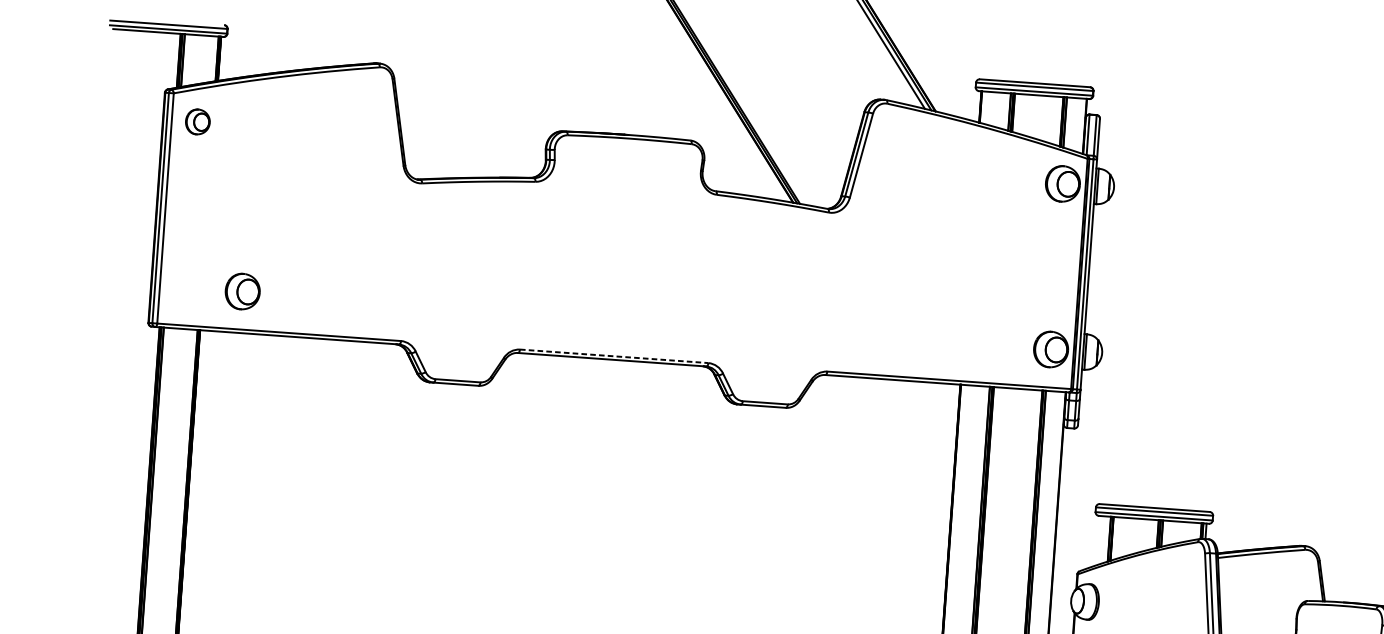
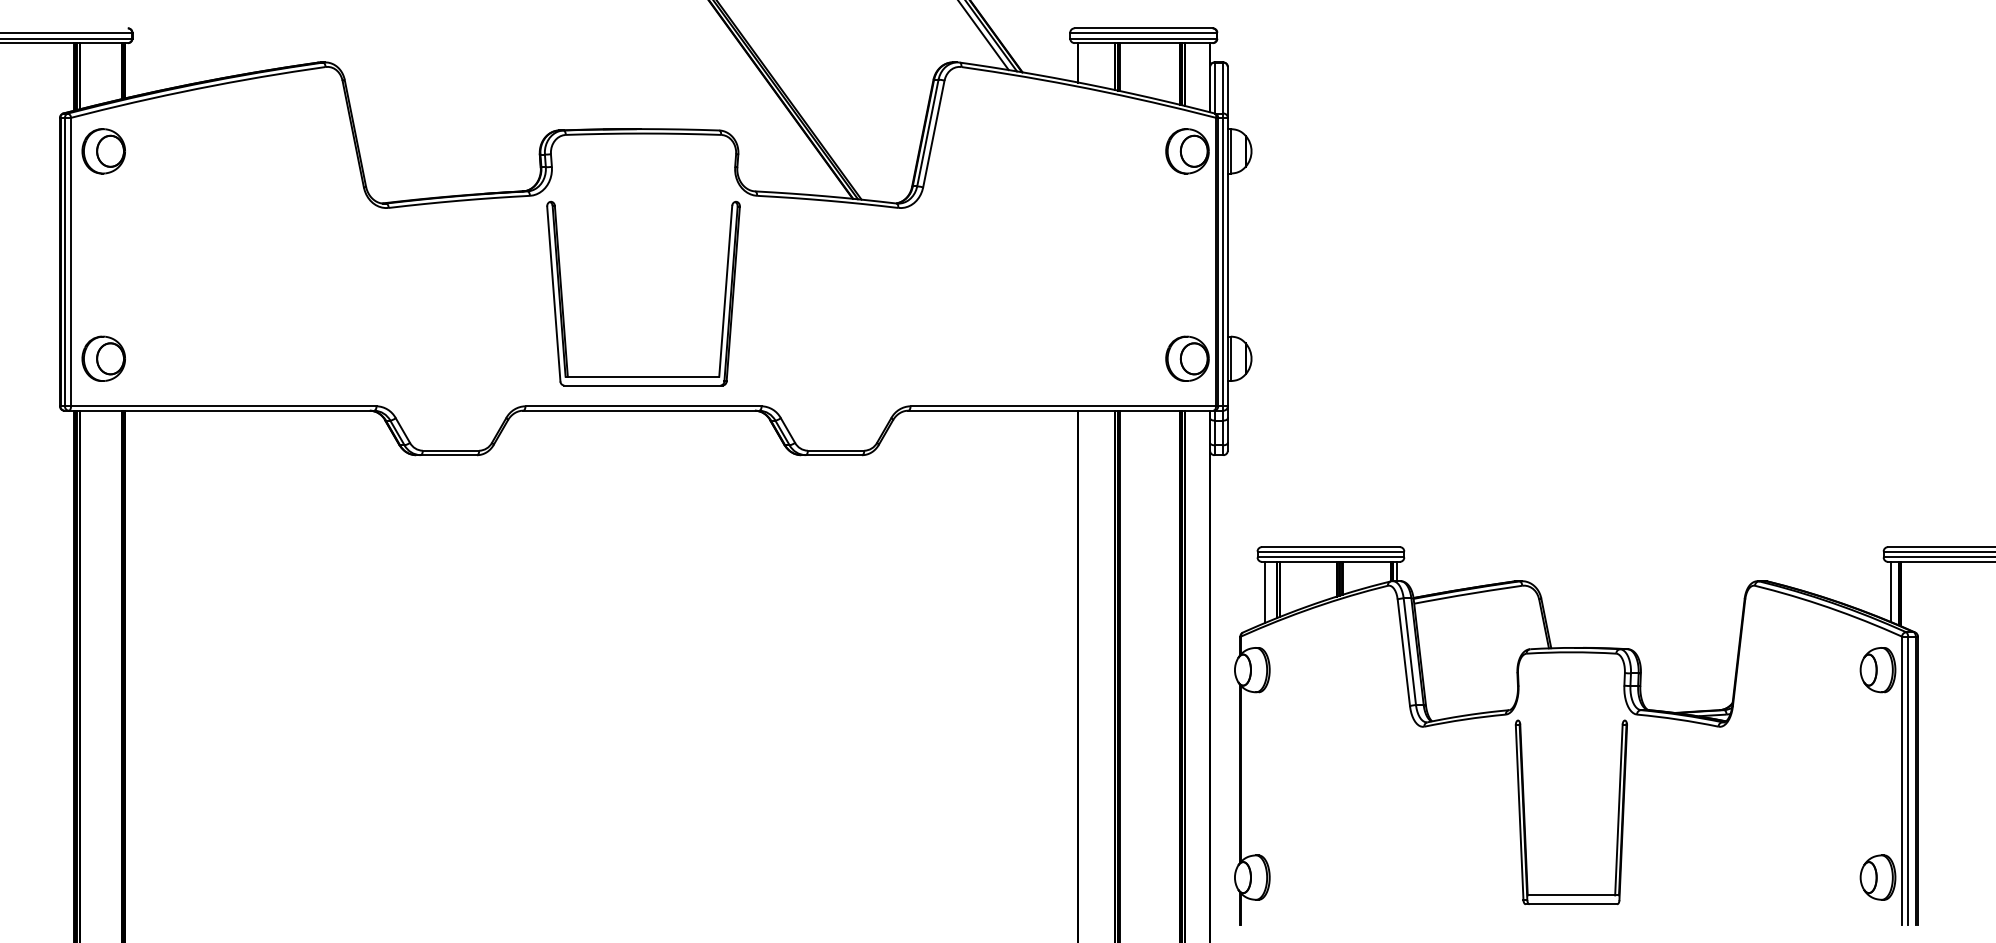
part: (197, 122) -> (103, 151), size x1.43
part: (556, 268) -> (563, 302), added
part: (242, 291) -> (103, 358), moved
line: (614, 356) -> (644, 406), dashed -> solid
line: (1099, 540) -> (1264, 592), added

